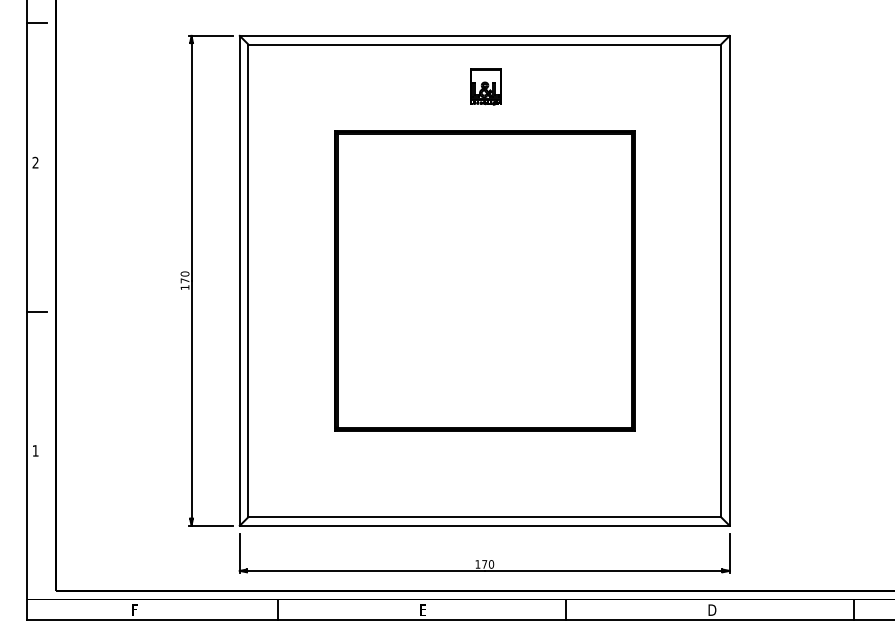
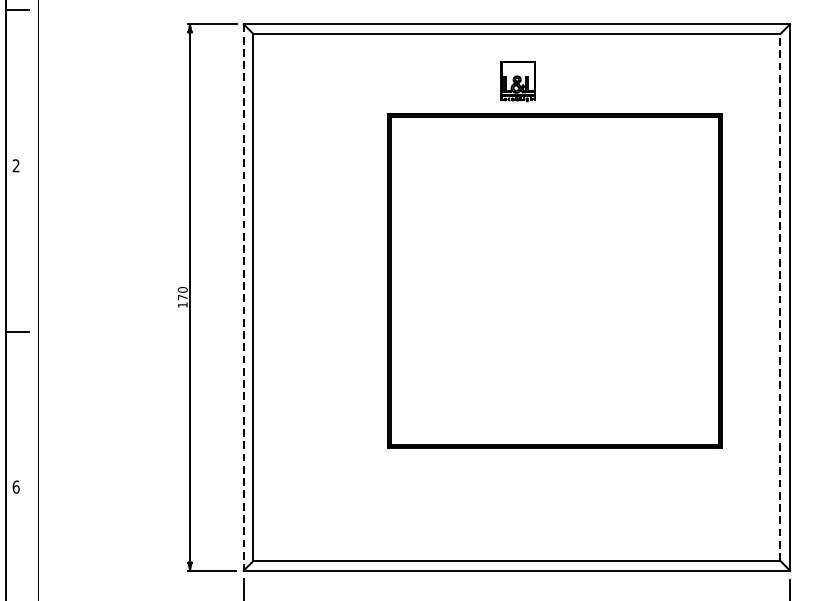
line: (239, 280) -> (243, 297), solid -> dashed
part: (484, 280) -> (554, 280), moved
line: (721, 280) -> (780, 297), solid -> dashed
text: (35, 450) -> (16, 486), 1 -> 6

